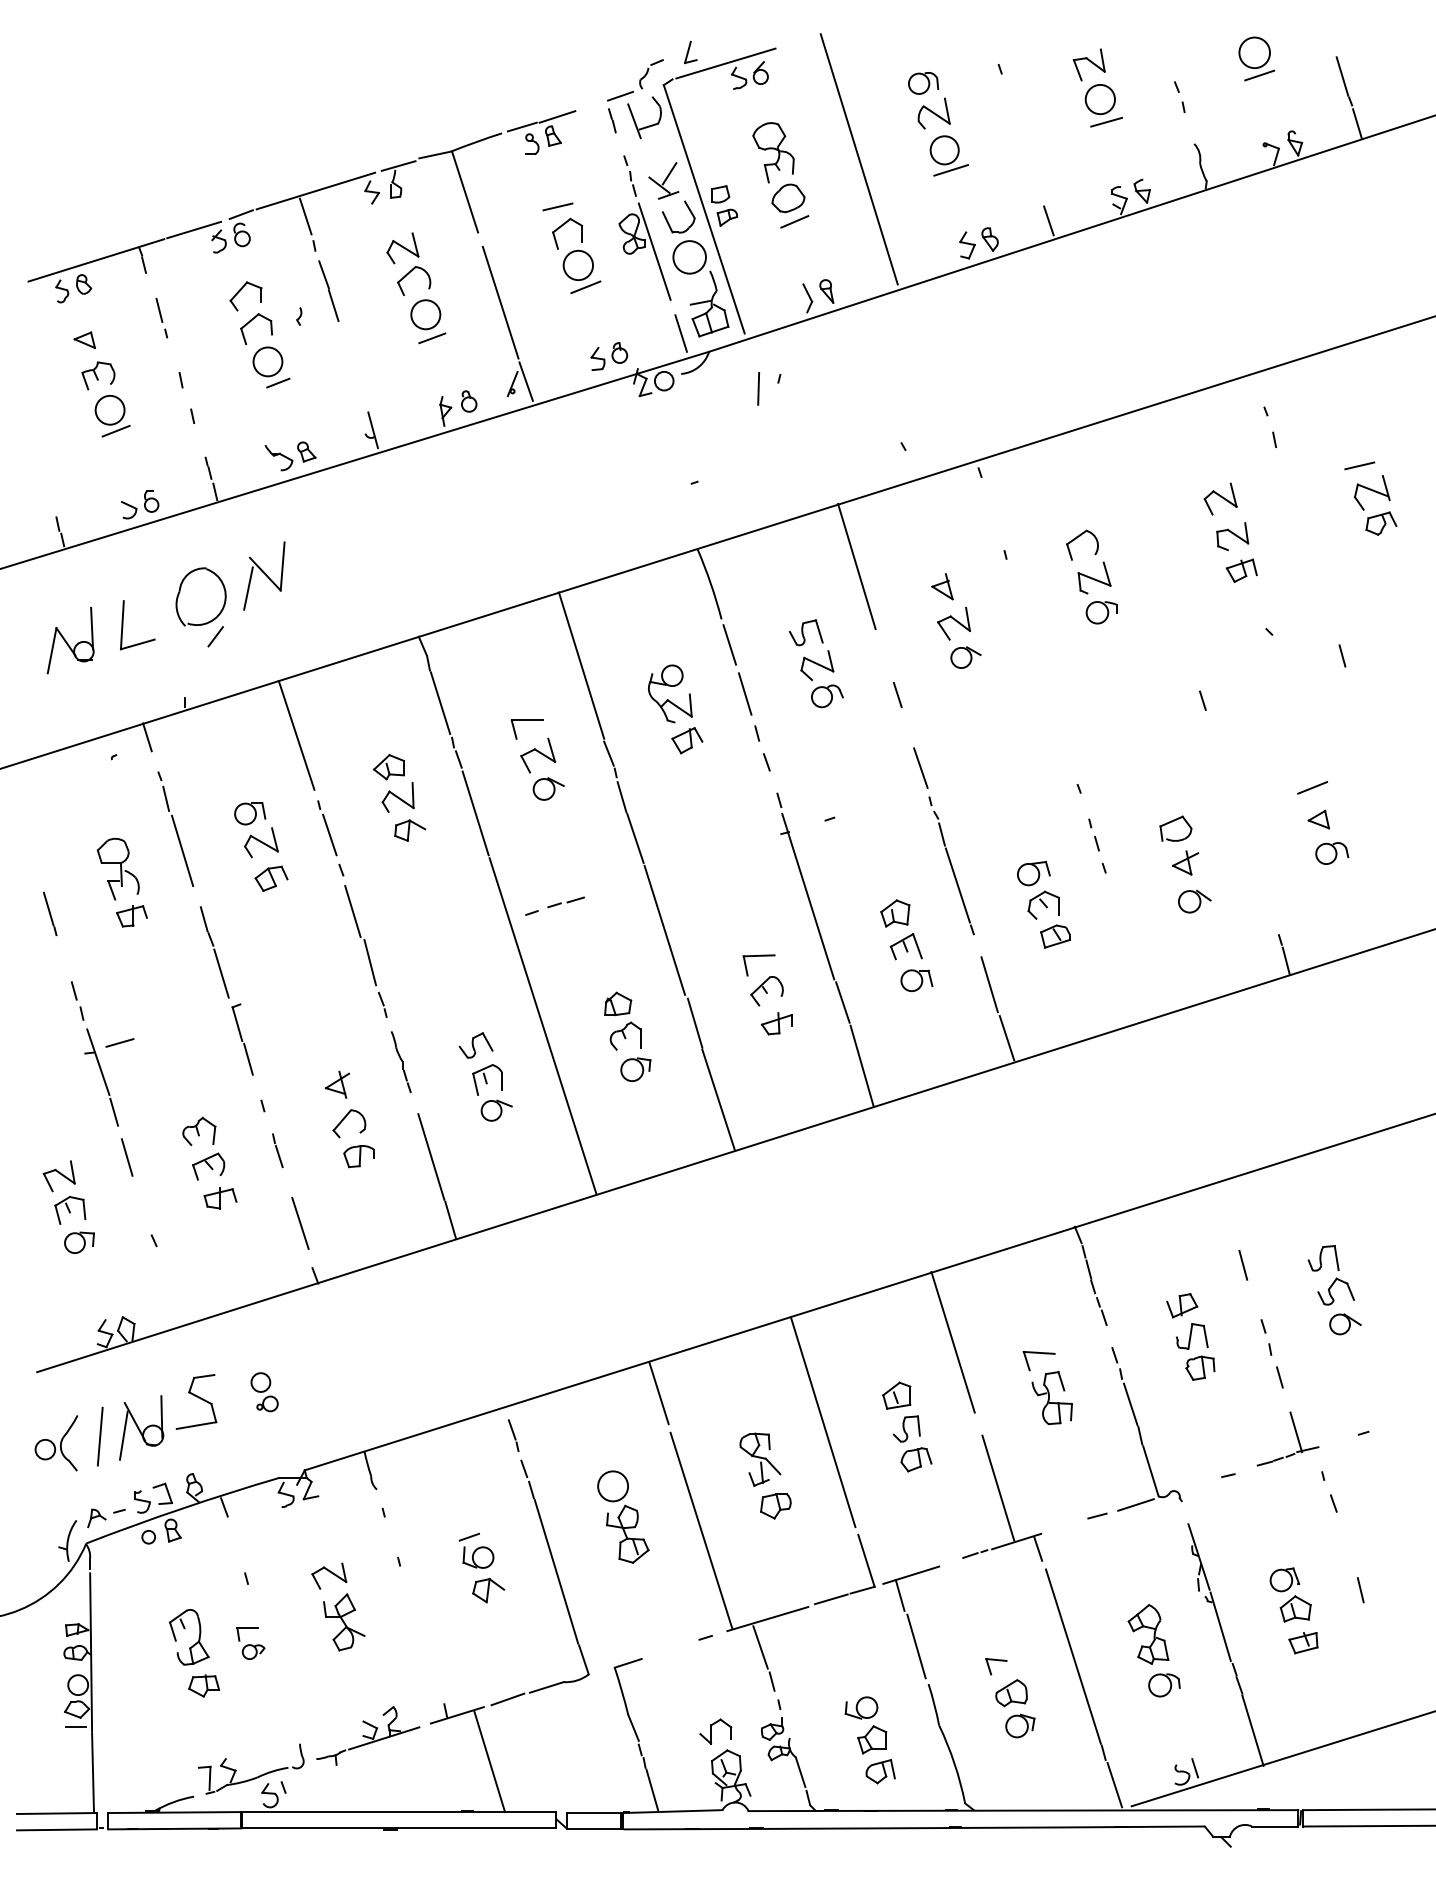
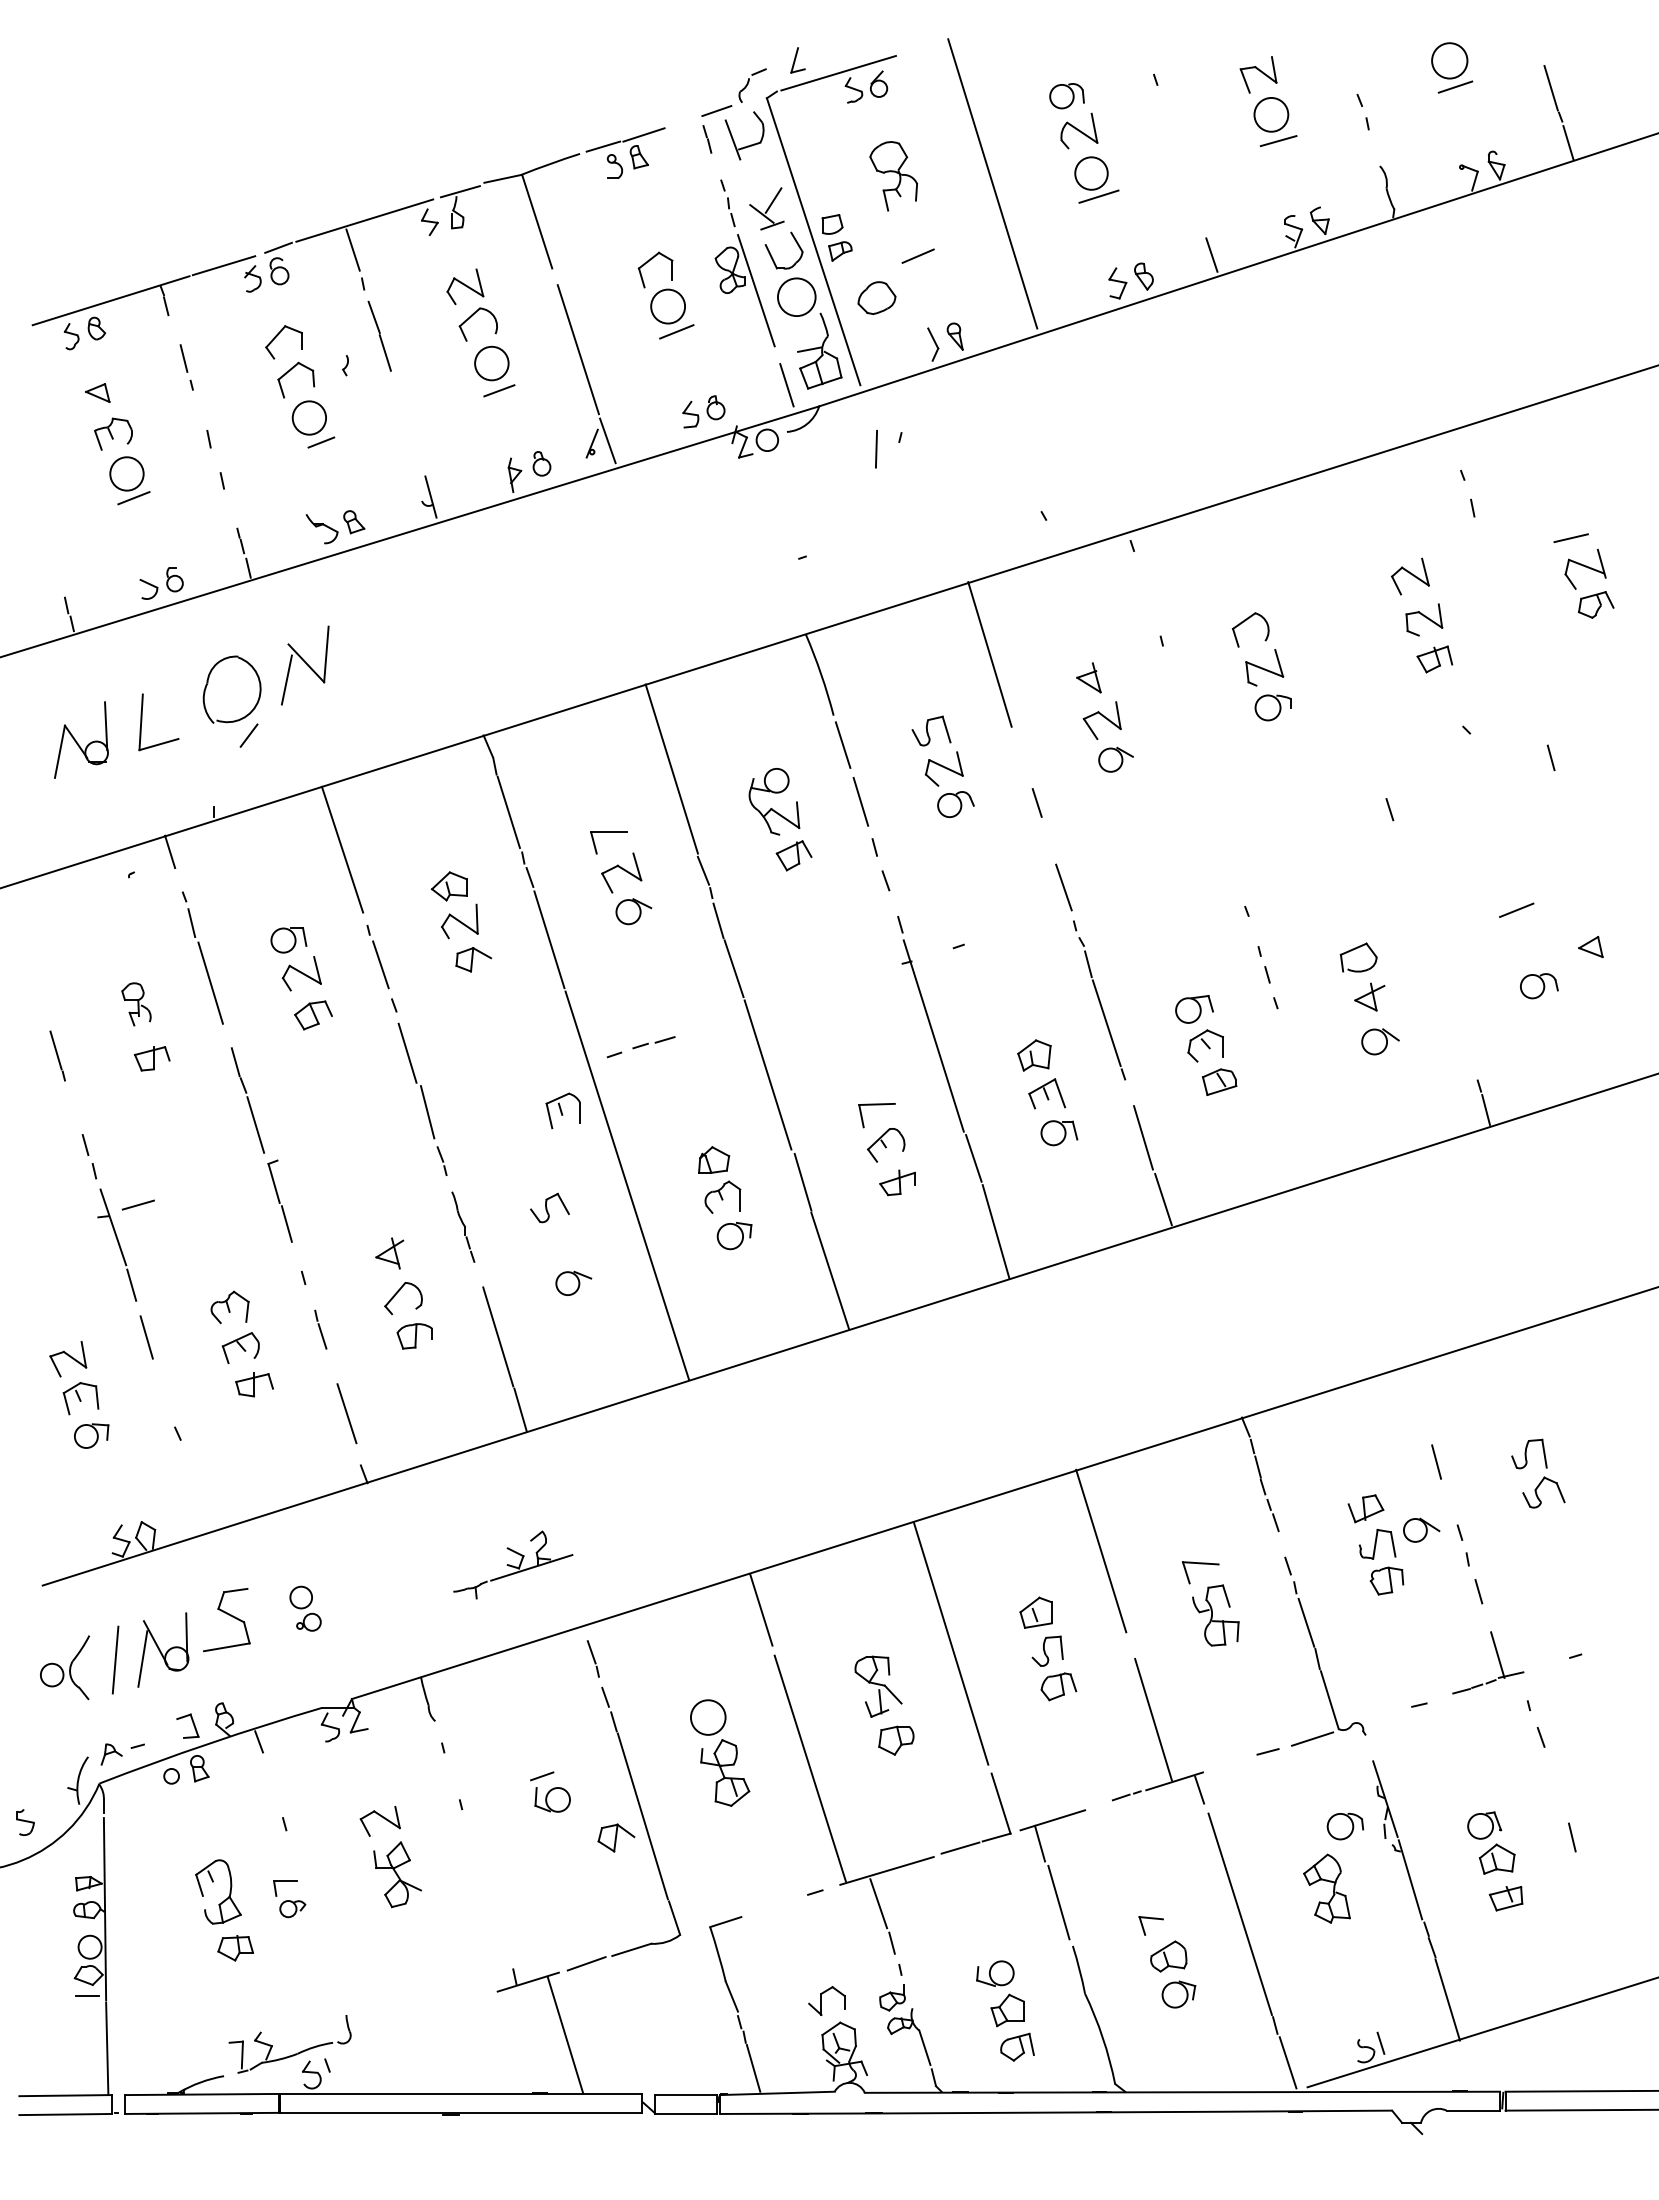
part: (788, 198) -> (876, 298), moved
line: (557, 206) -> (644, 238), removed
part: (1318, 819) -> (1590, 946), moved
part: (118, 869) -> (136, 1004), size x0.6
part: (486, 1079) -> (562, 1110), moved
part: (1345, 1323) -> (1421, 1529), moved
part: (142, 1501) -> (25, 1822), moved
part: (488, 1590) -> (616, 1837), moved
part: (1164, 1685) -> (1345, 1826), moved
part: (368, 1735) -> (513, 1564), moved

